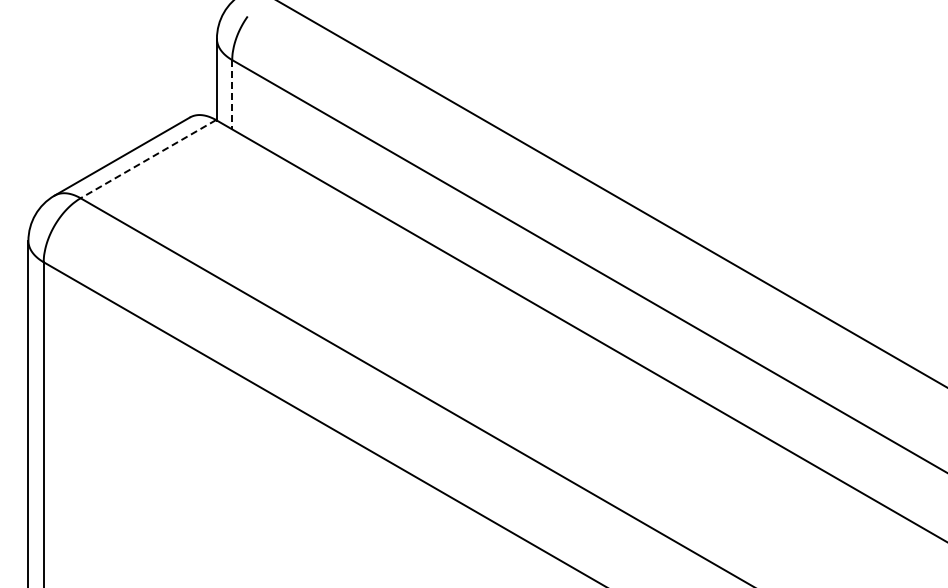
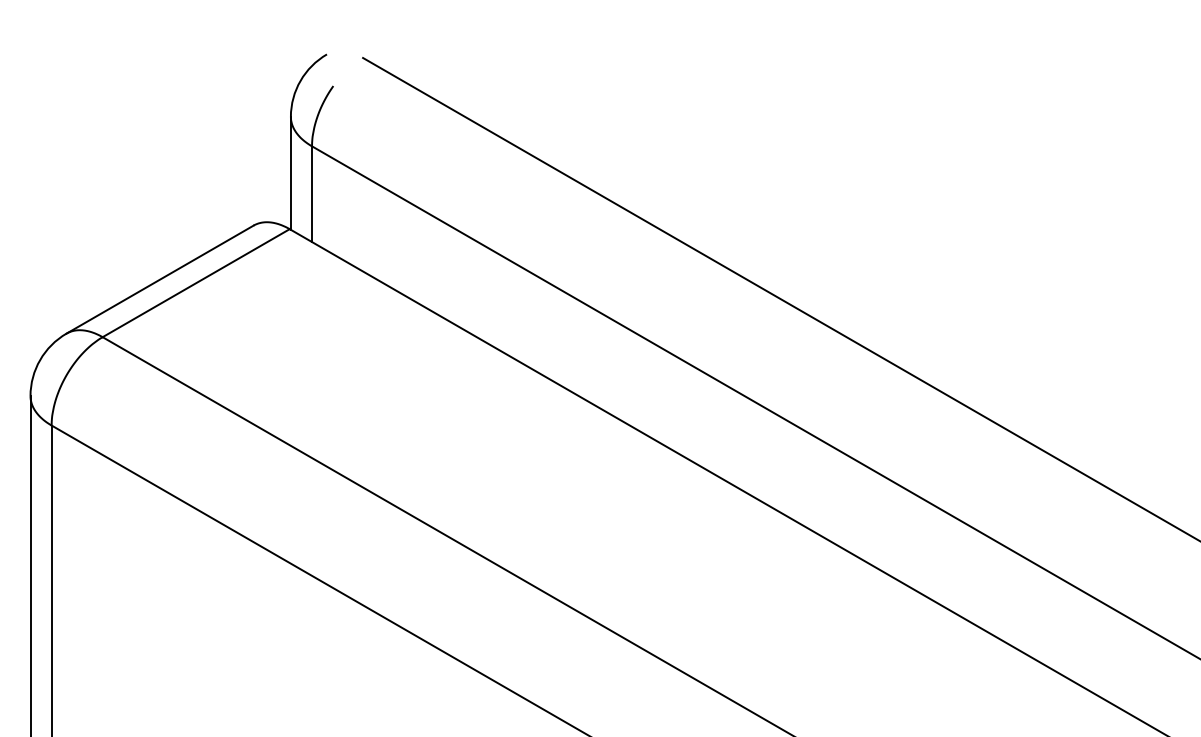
line: (232, 94) -> (312, 193), dashed -> solid
line: (147, 159) -> (194, 283), dashed -> solid

